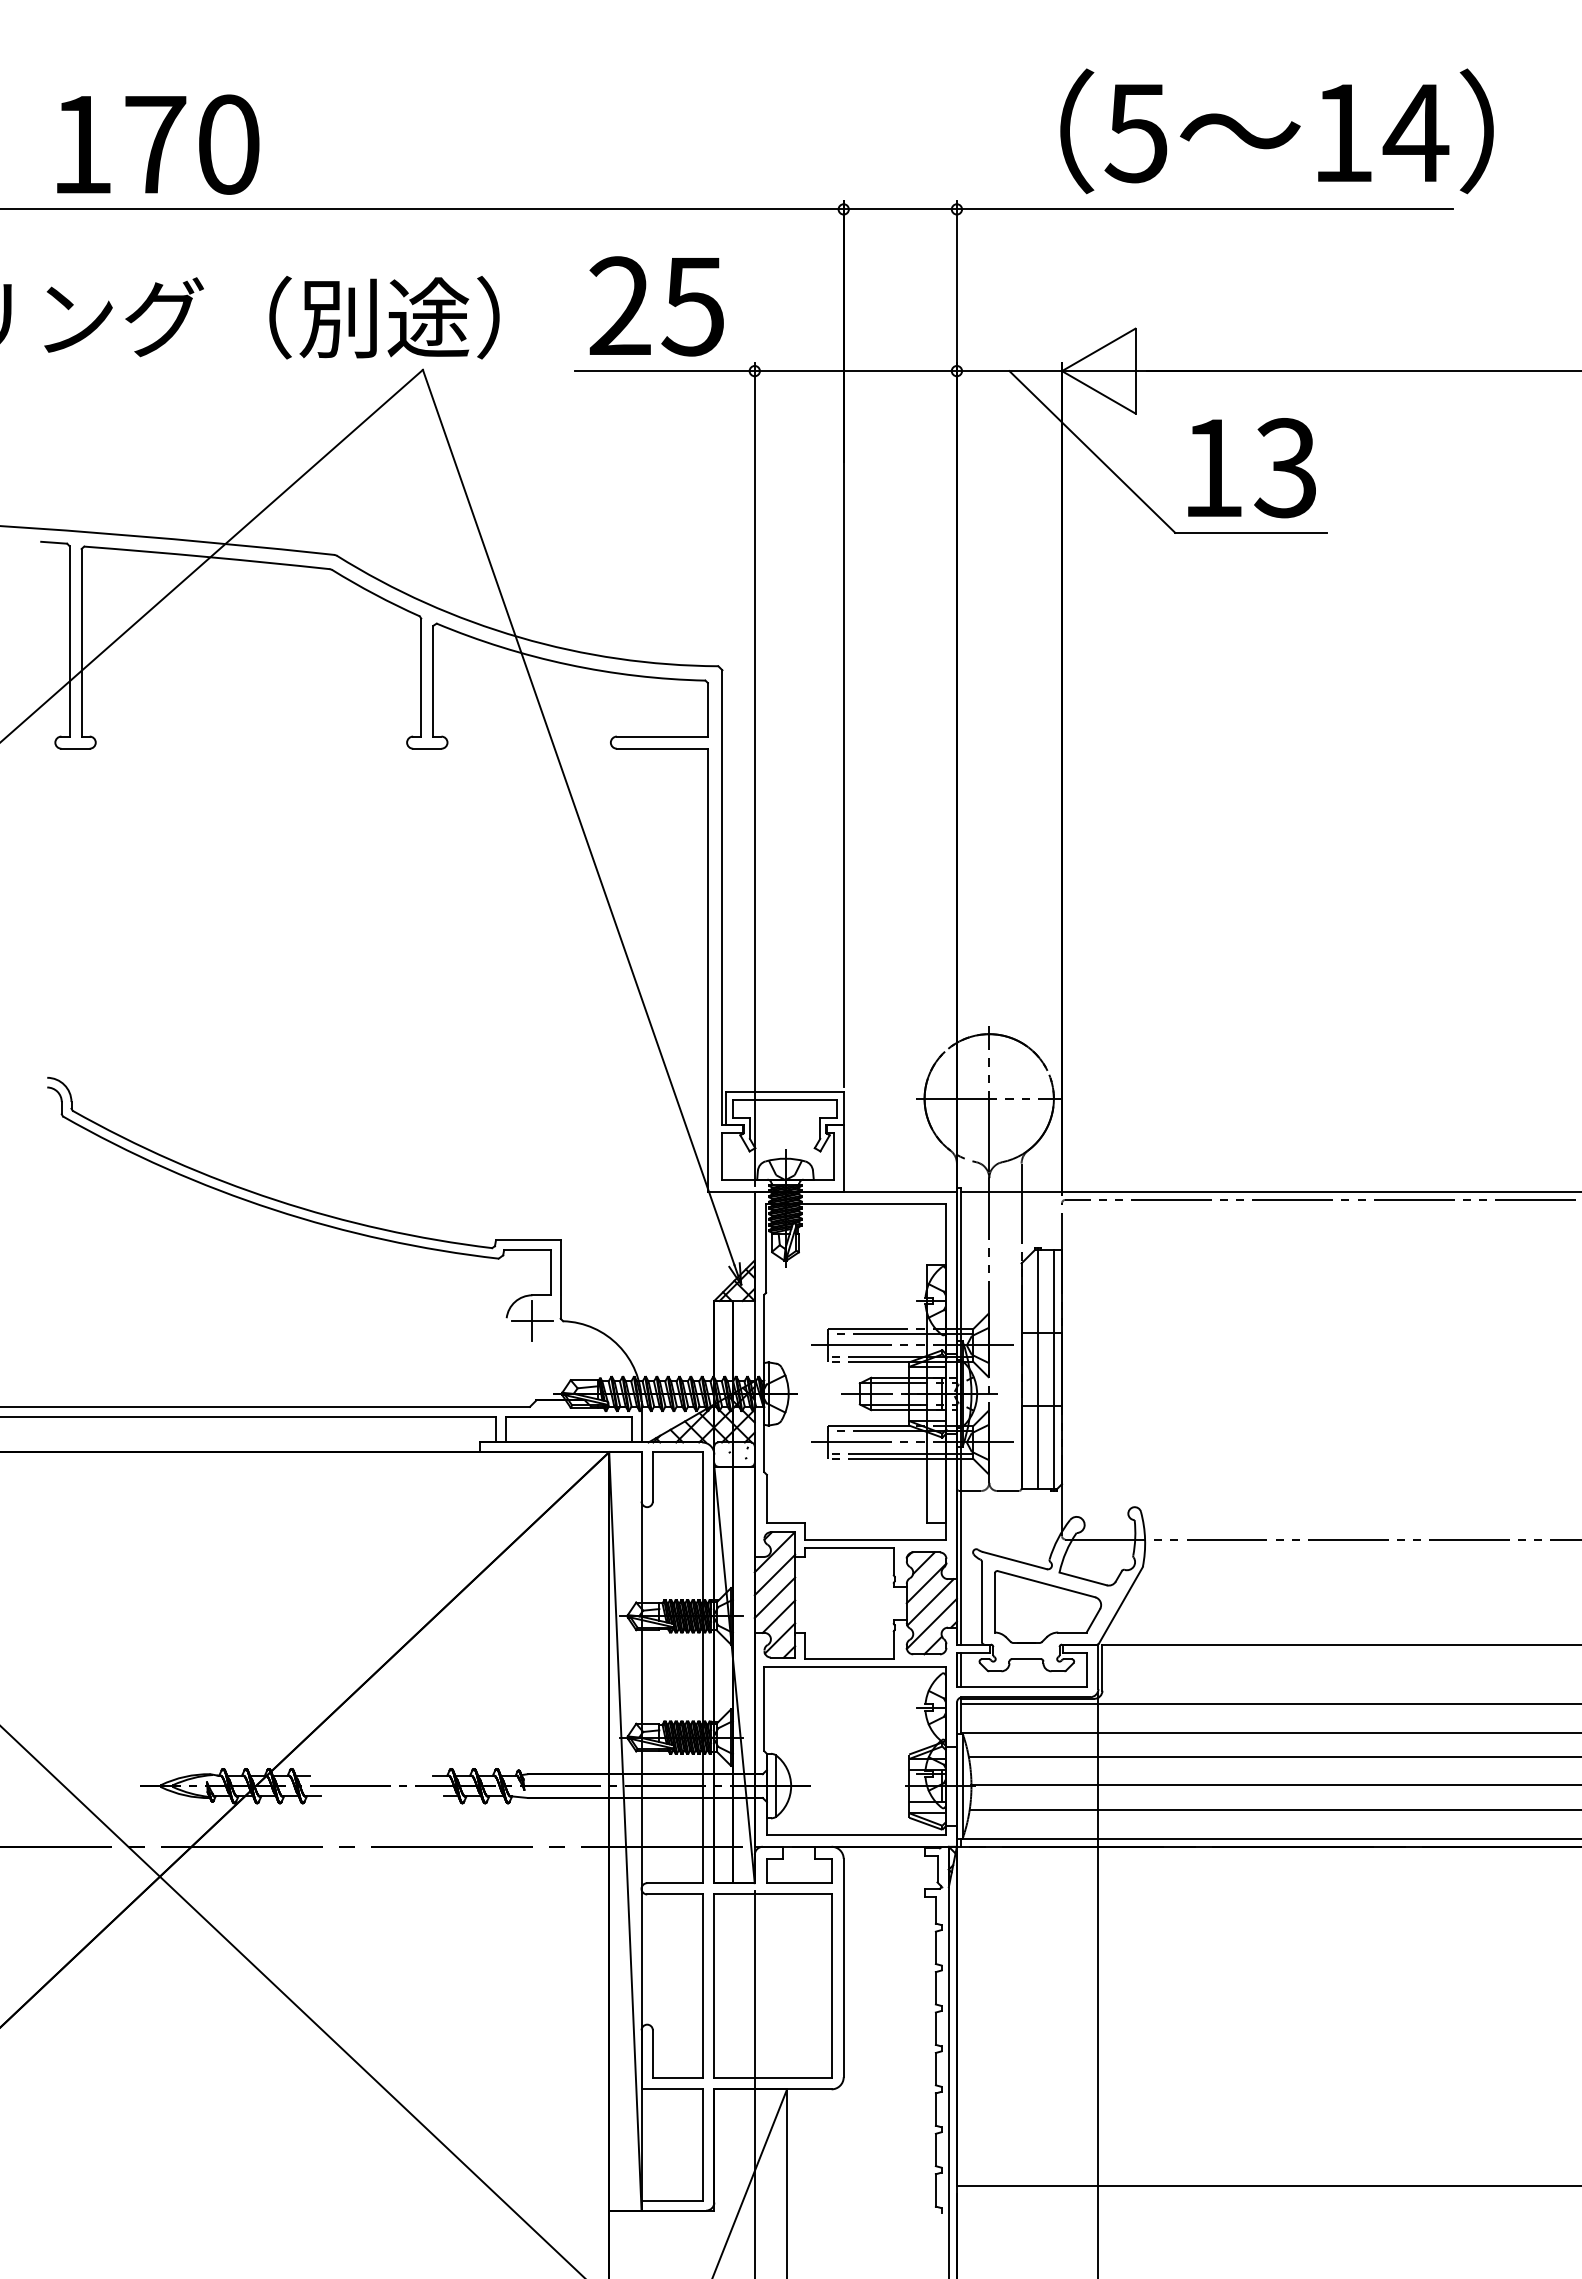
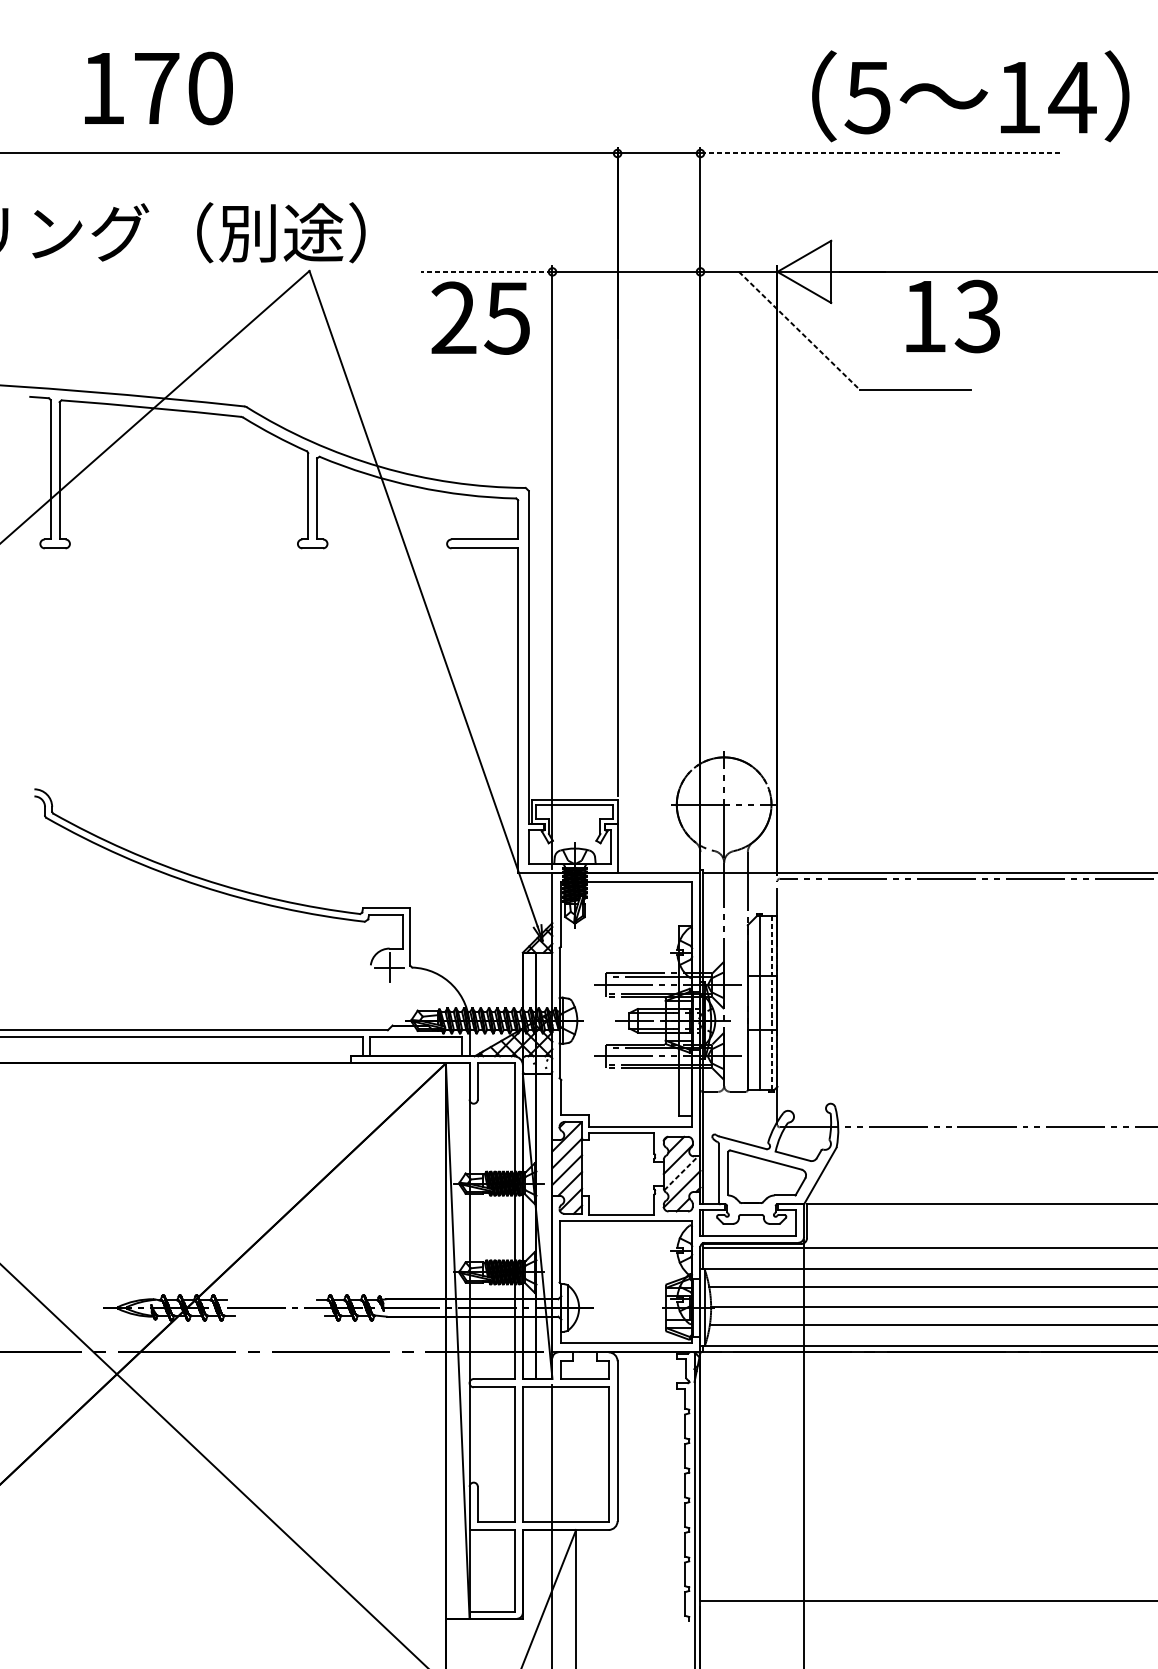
text: (1276, 131) -> (970, 96), moved
text: (158, 144) -> (159, 88), moved
line: (1204, 209) -> (881, 153), solid -> dashed
text: (656, 306) -> (480, 318), moved
line: (664, 371) -> (486, 272), solid -> dashed
line: (1092, 451) -> (799, 330), solid -> dashed
text: (1251, 468) -> (952, 316), moved
line: (1053, 1371) -> (771, 1004), solid -> dashed
line: (930, 1602) -> (681, 1173), solid -> dashed

